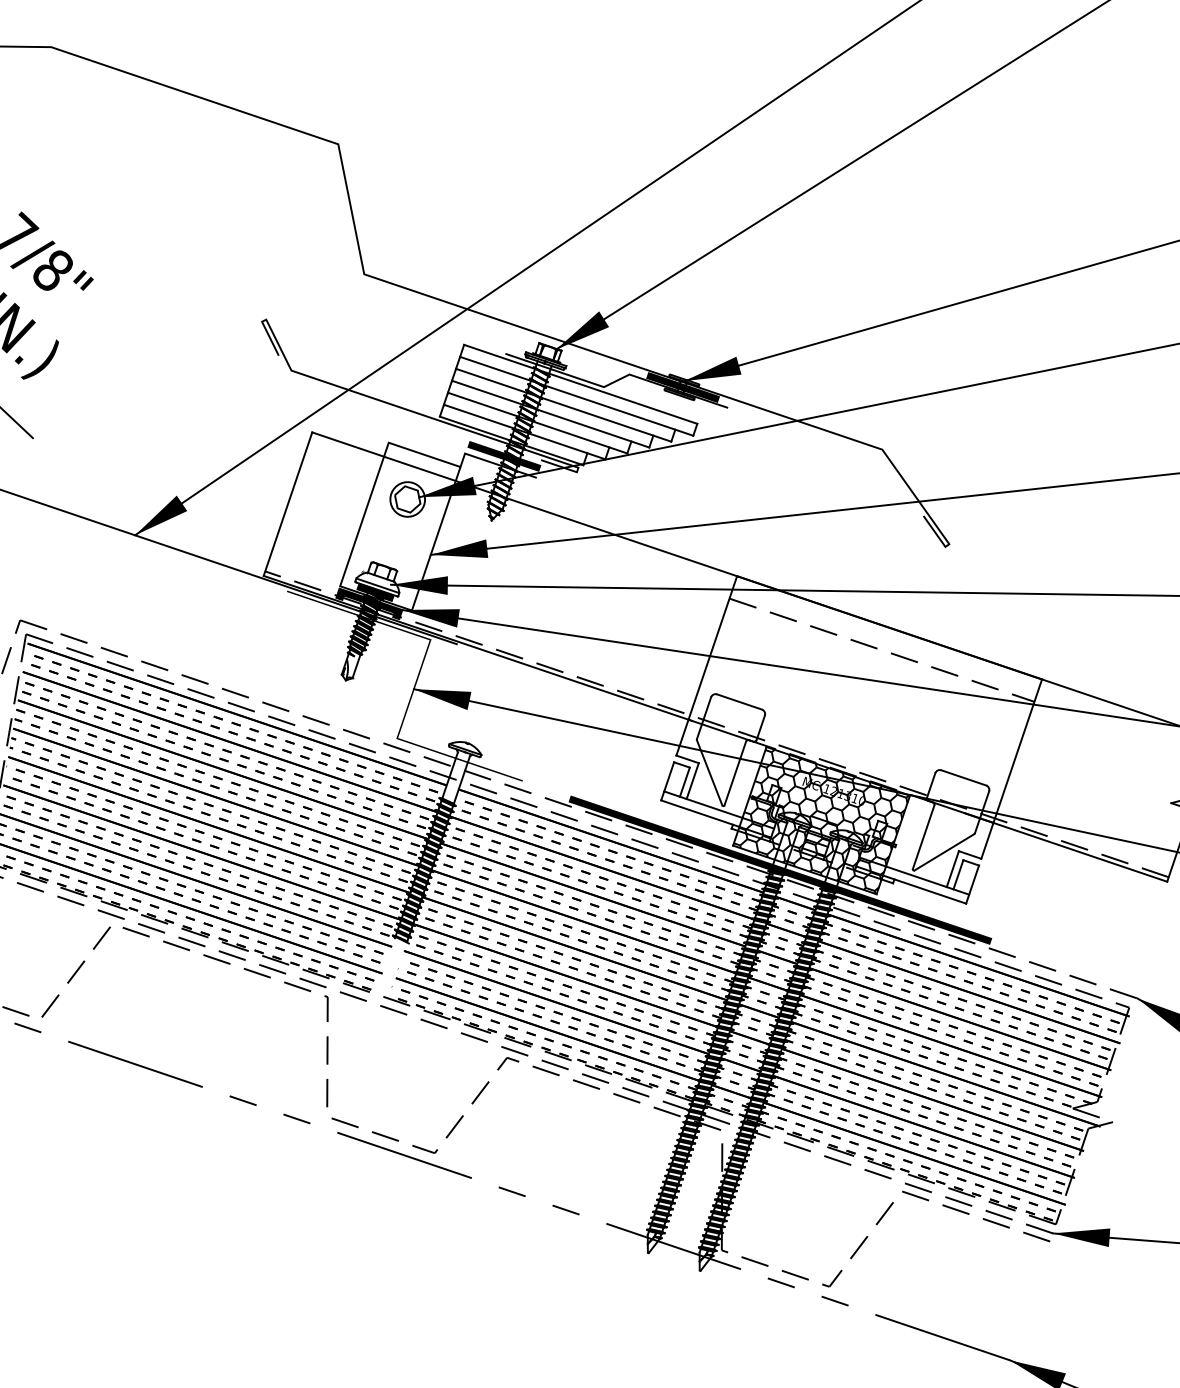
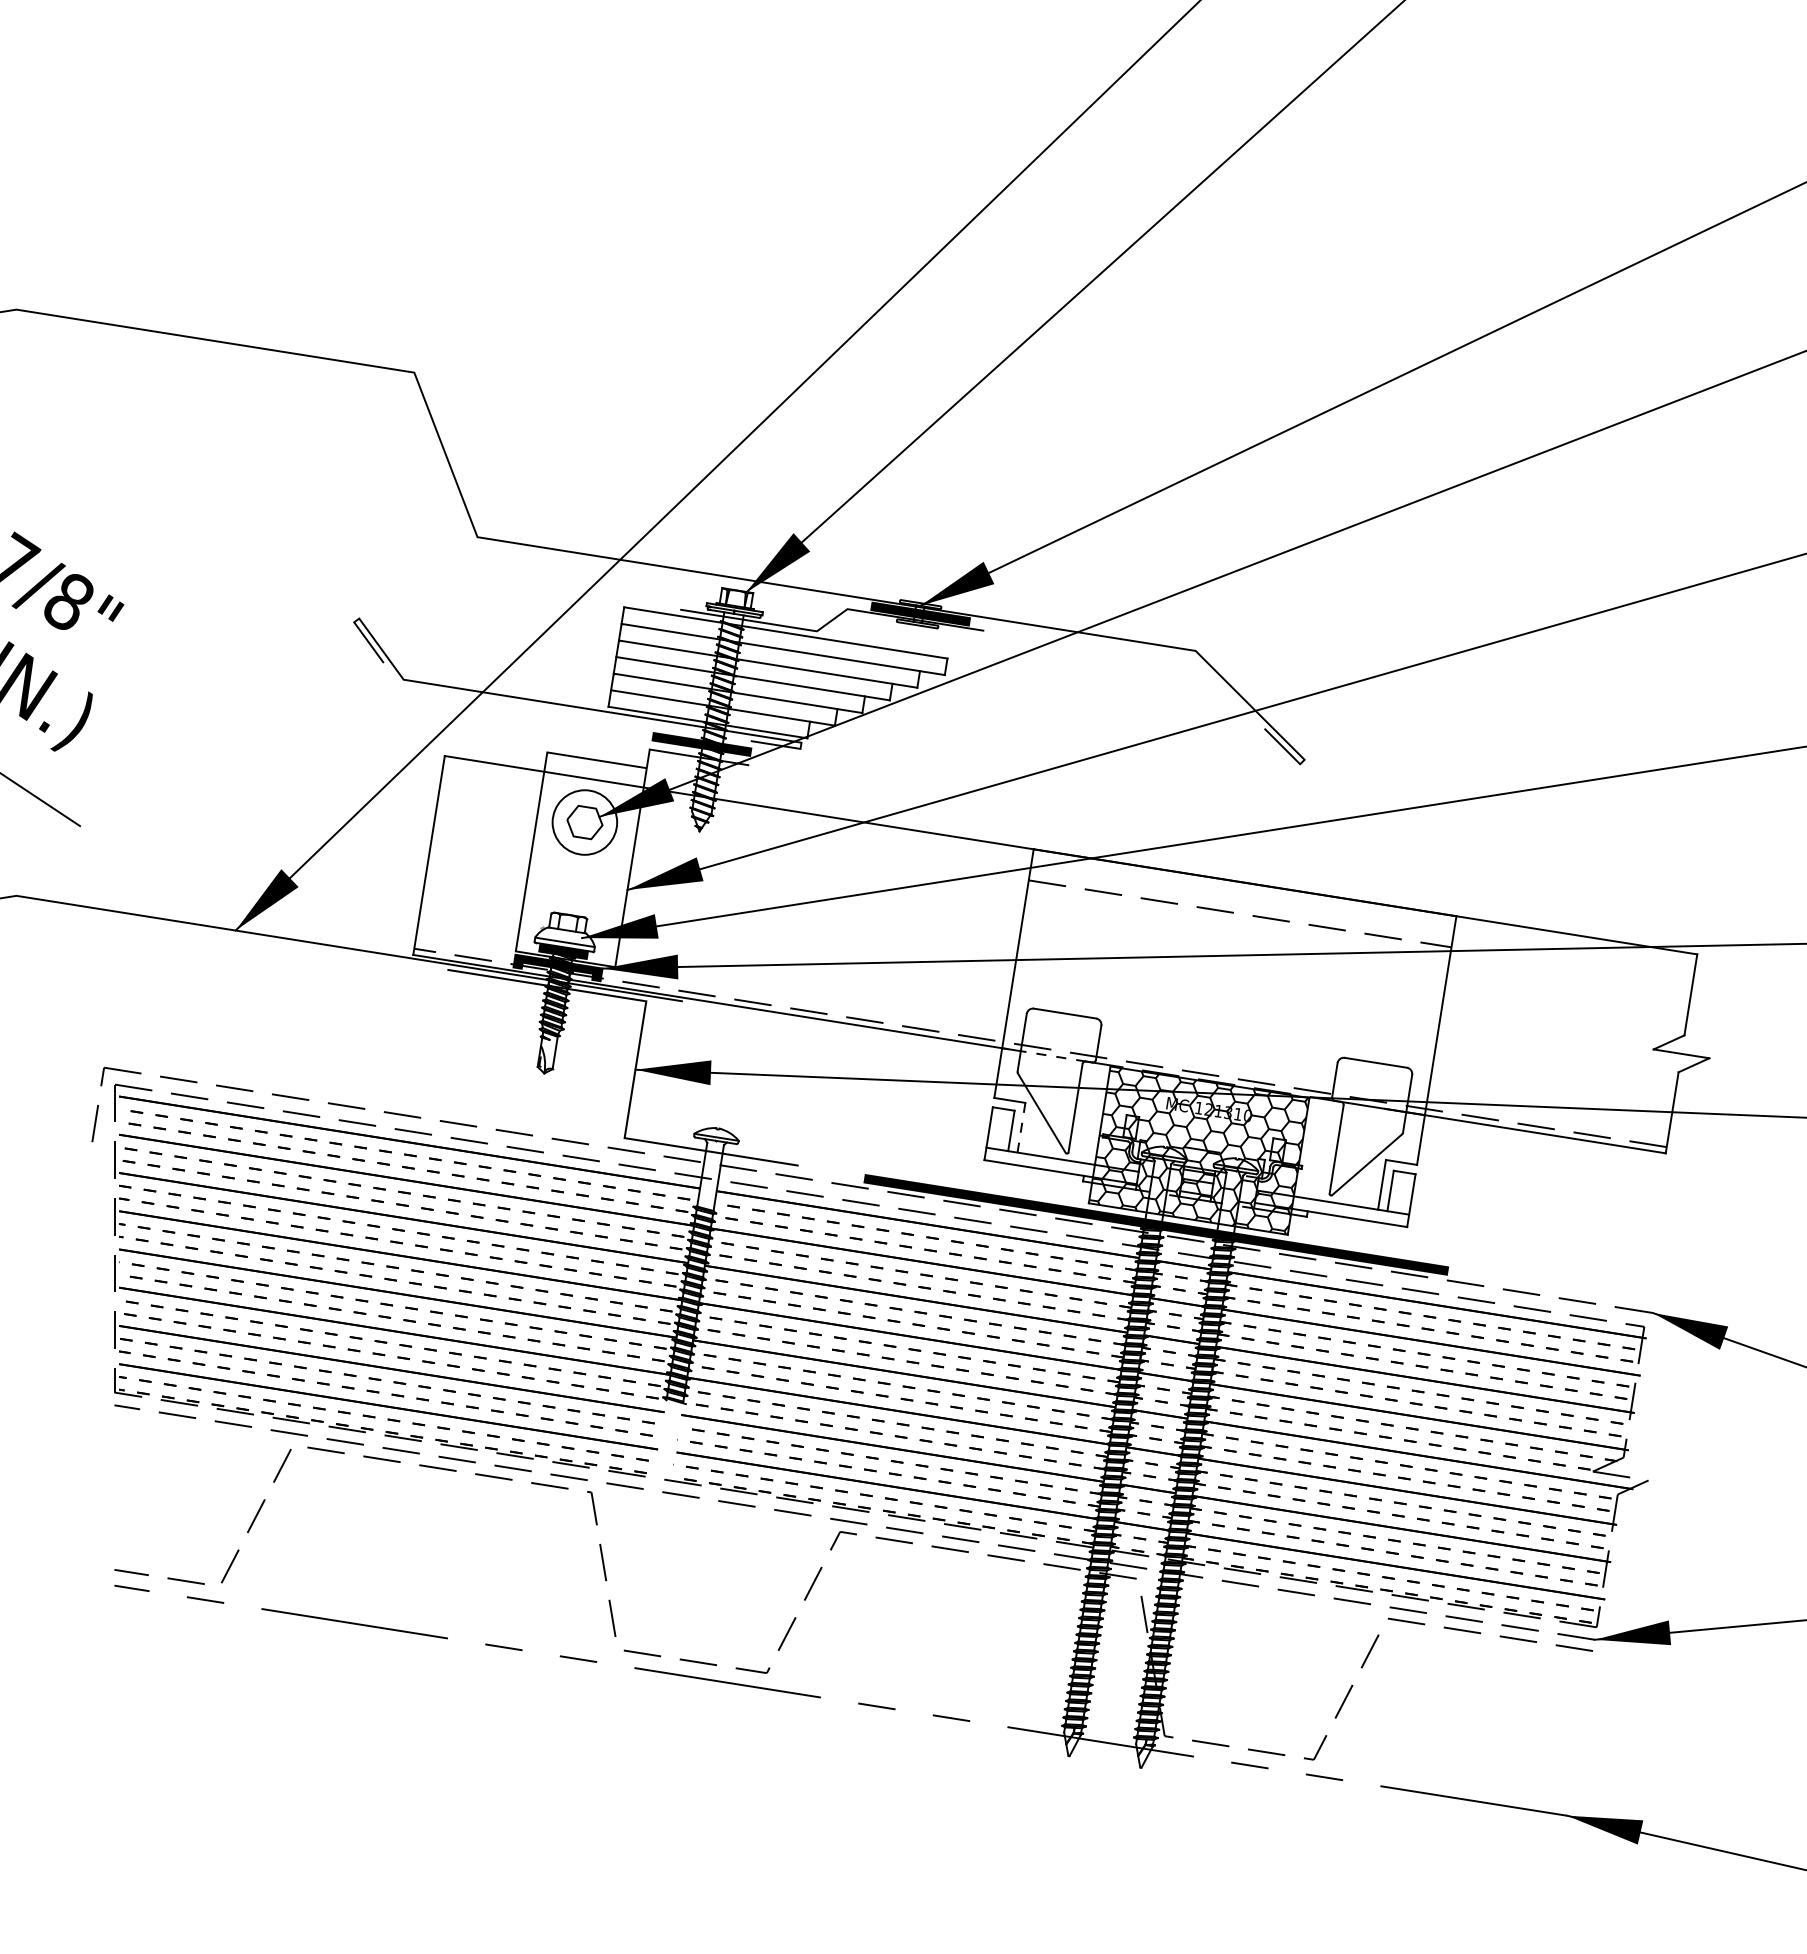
circle: (407, 499) -> (584, 822), size x1.4
line: (725, 732) -> (1053, 1056), solid -> dashed
line: (692, 780) -> (1021, 1127), solid -> dashed

